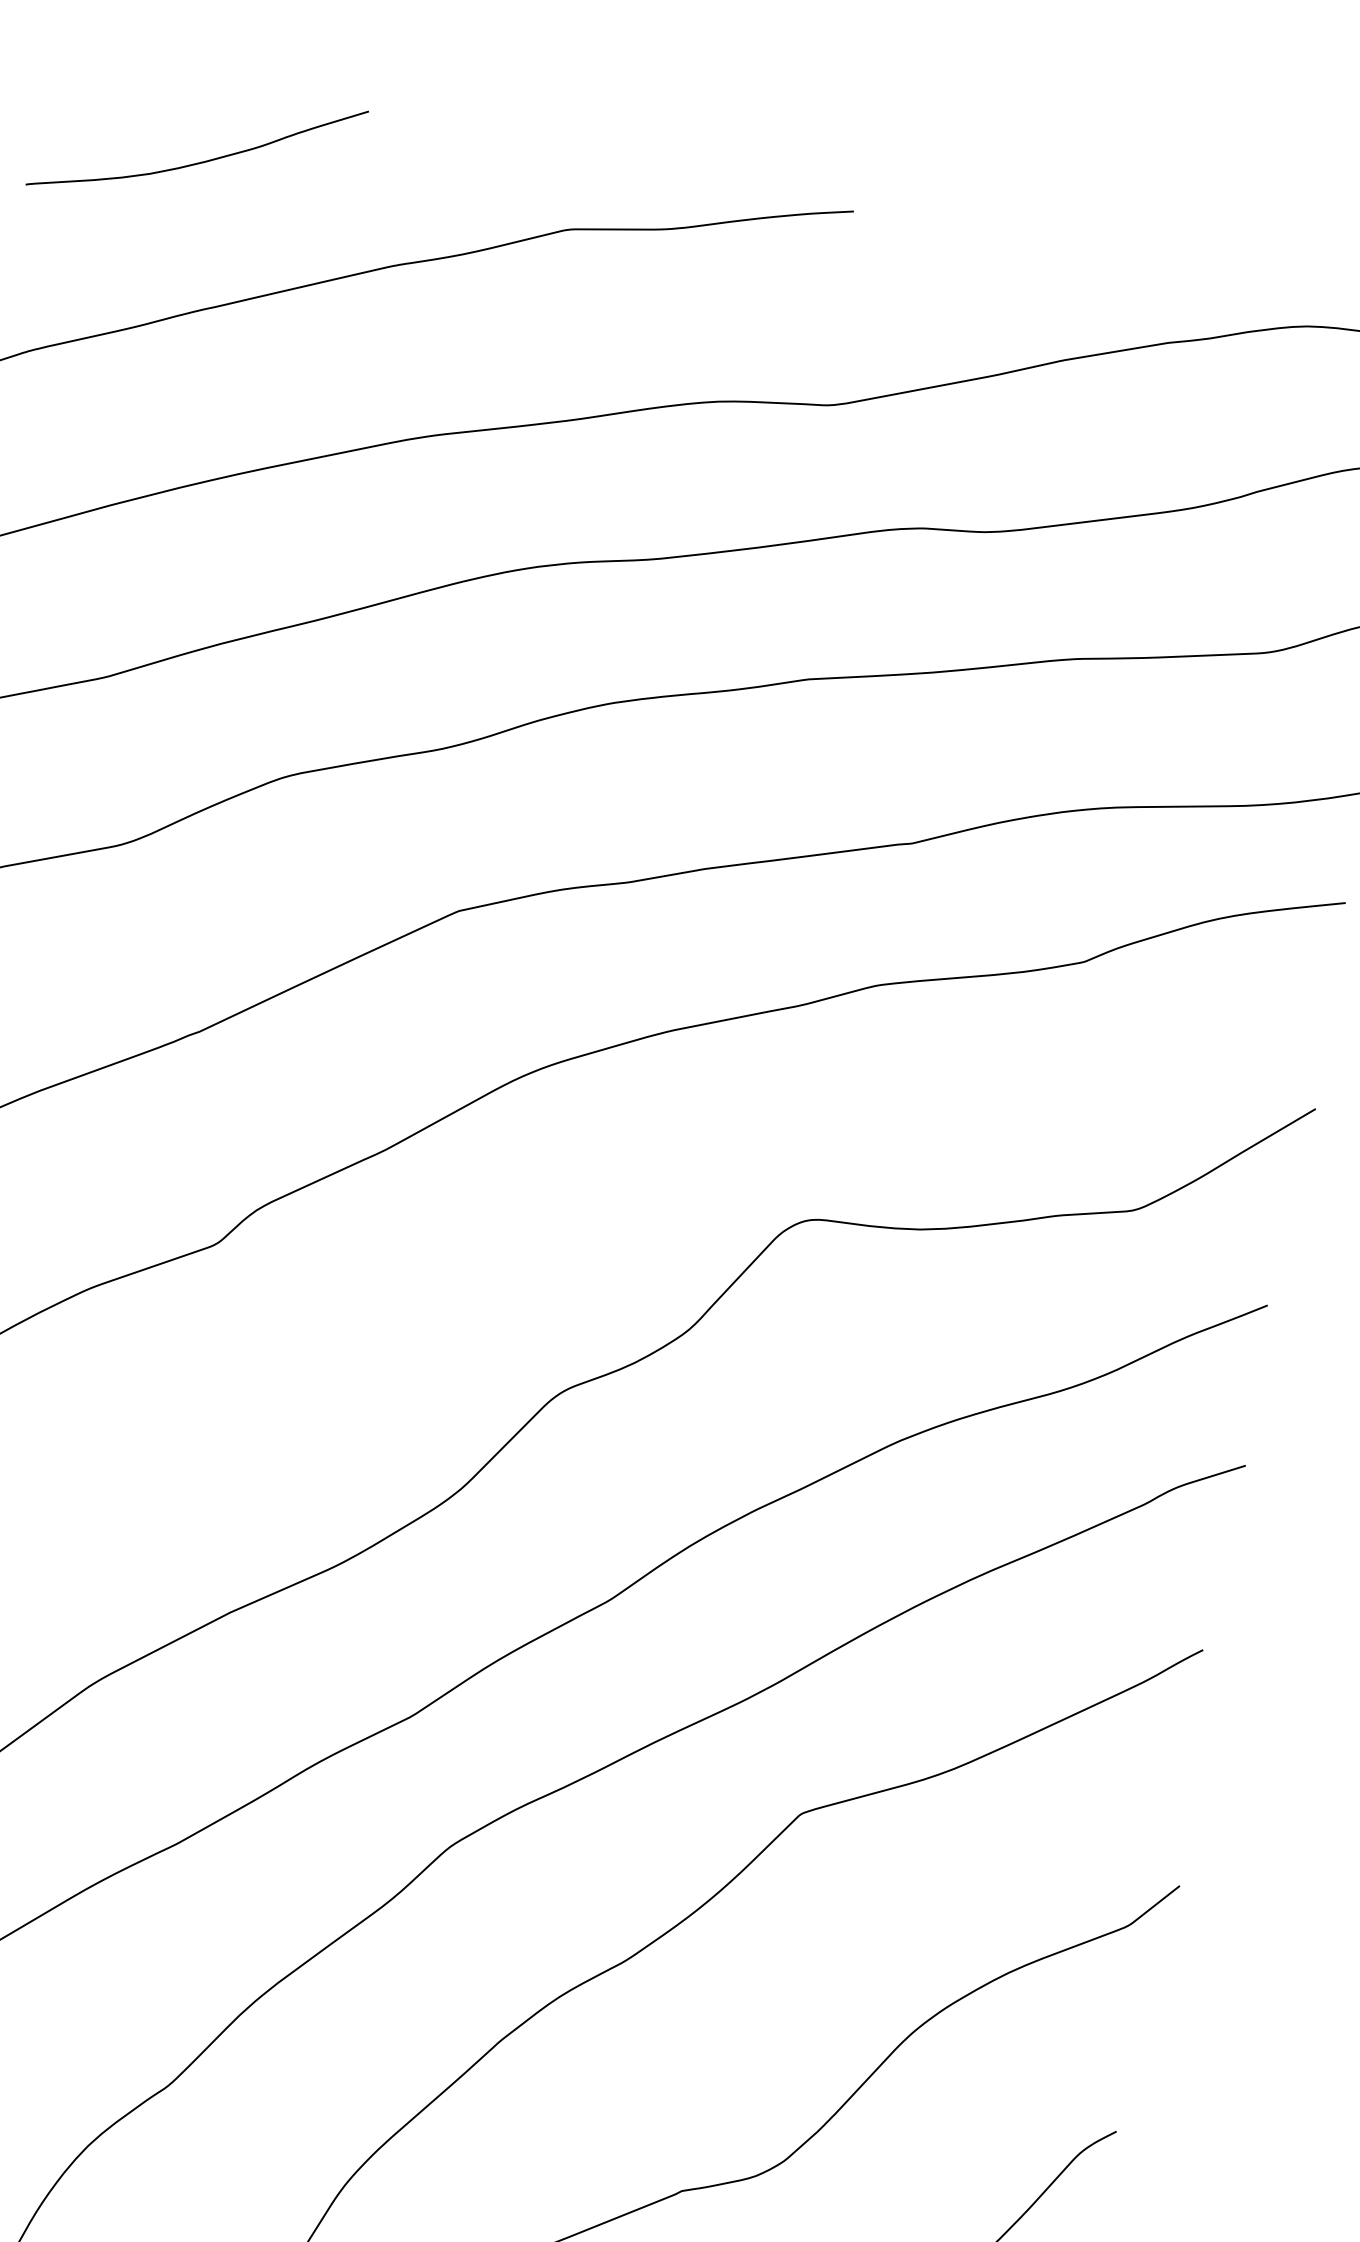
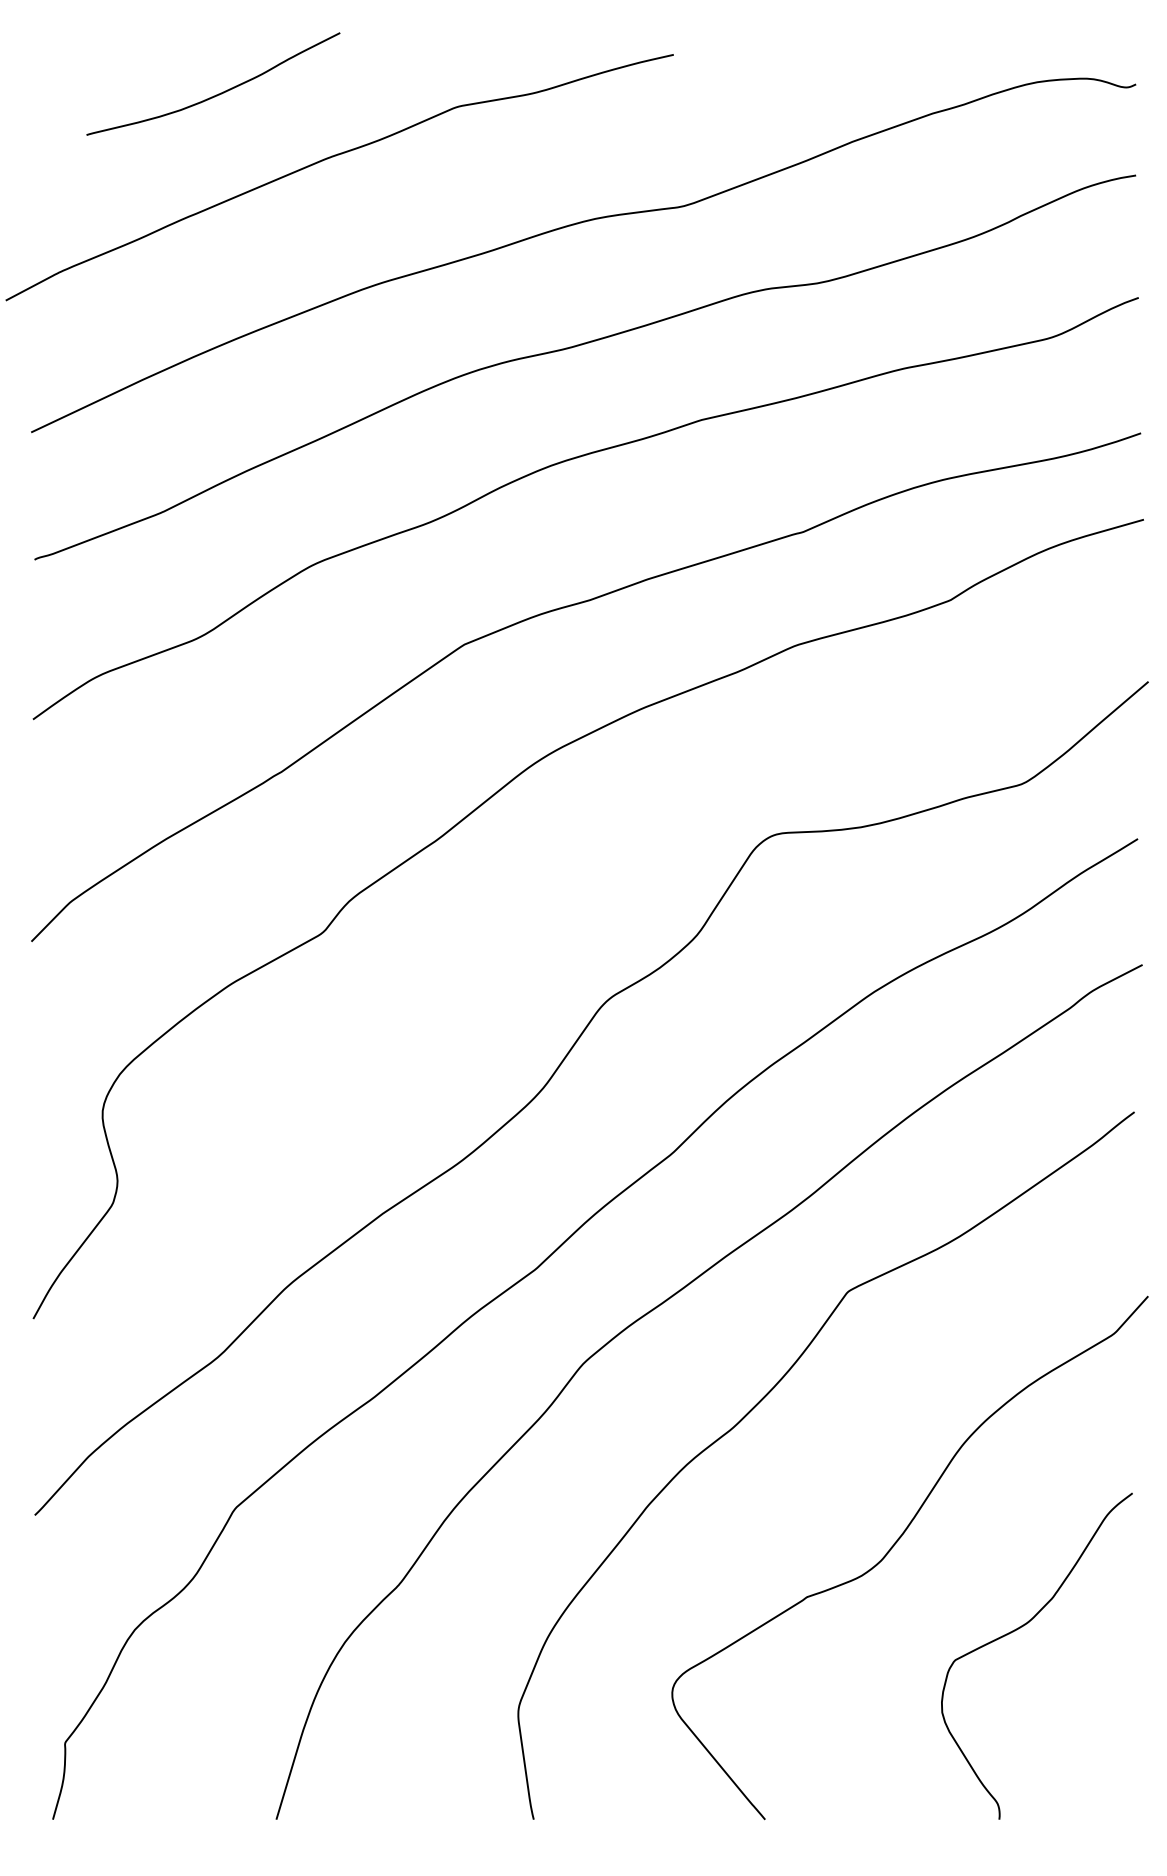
curve: (201, 161) -> (218, 93), moved

